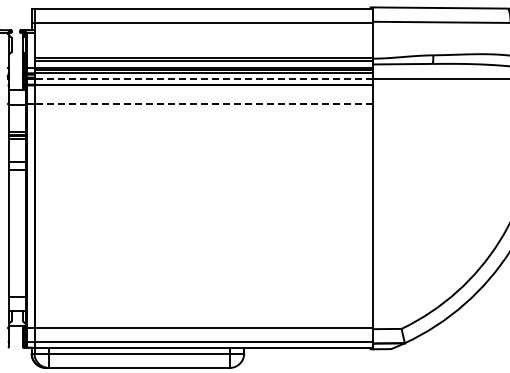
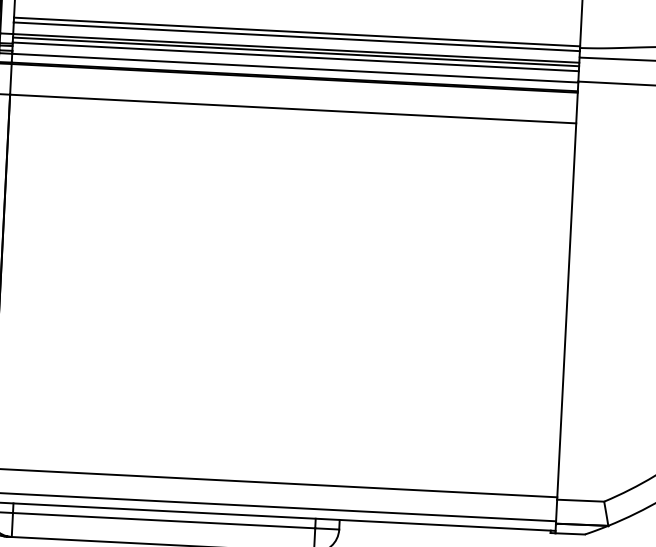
line: (203, 79) -> (294, 68), dashed -> solid
line: (203, 103) -> (292, 108), dashed -> solid

